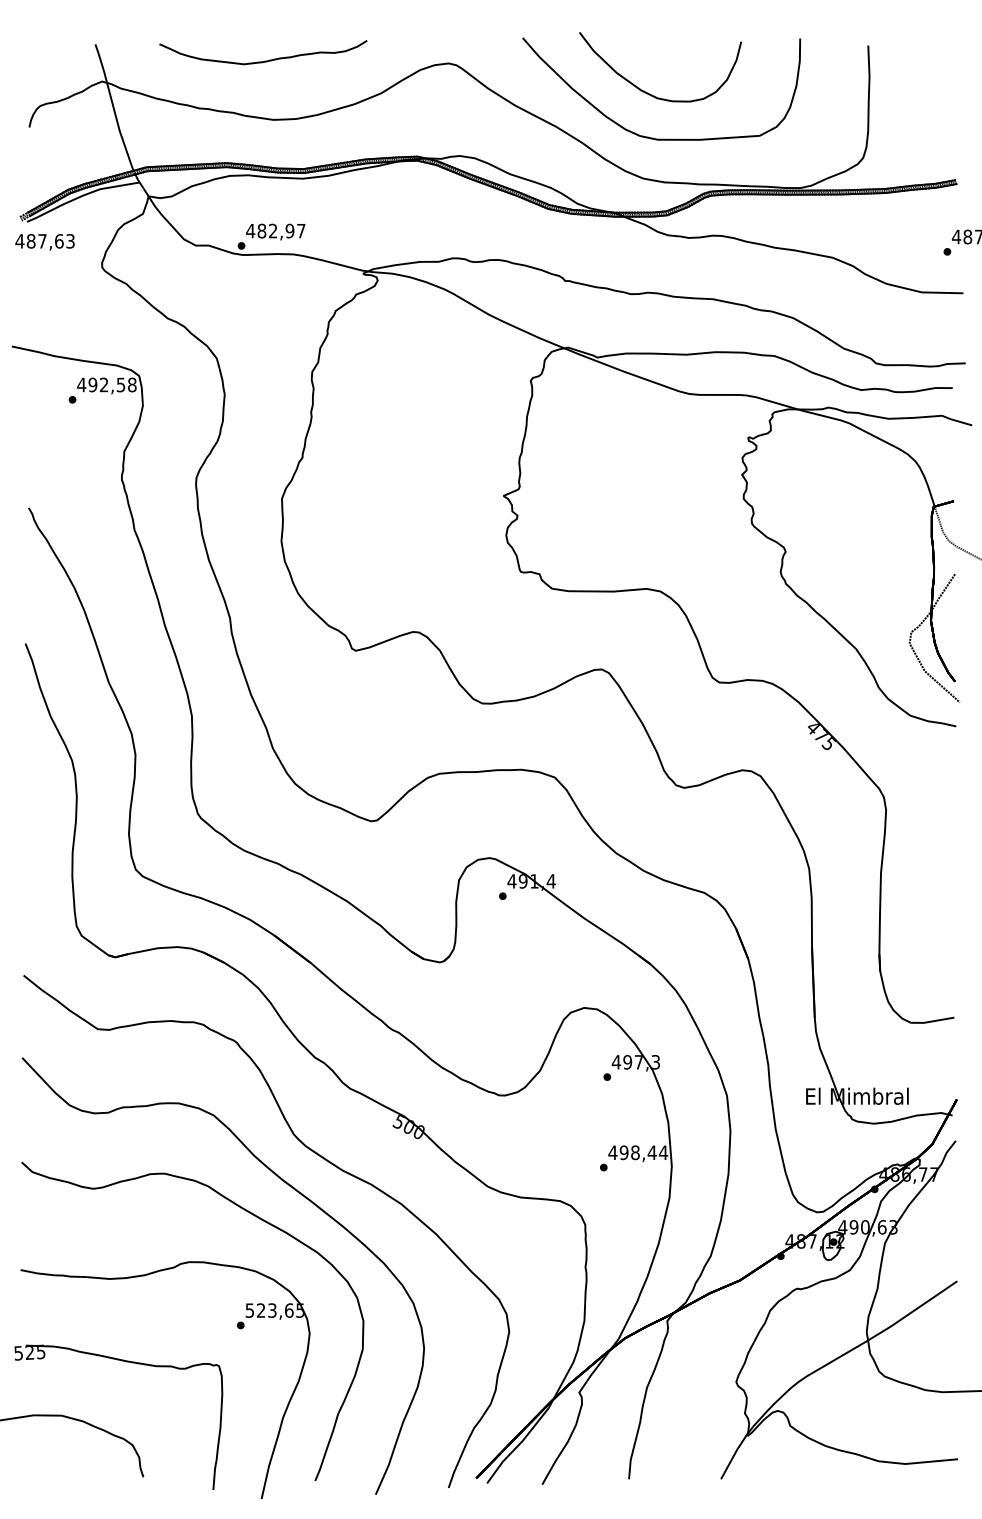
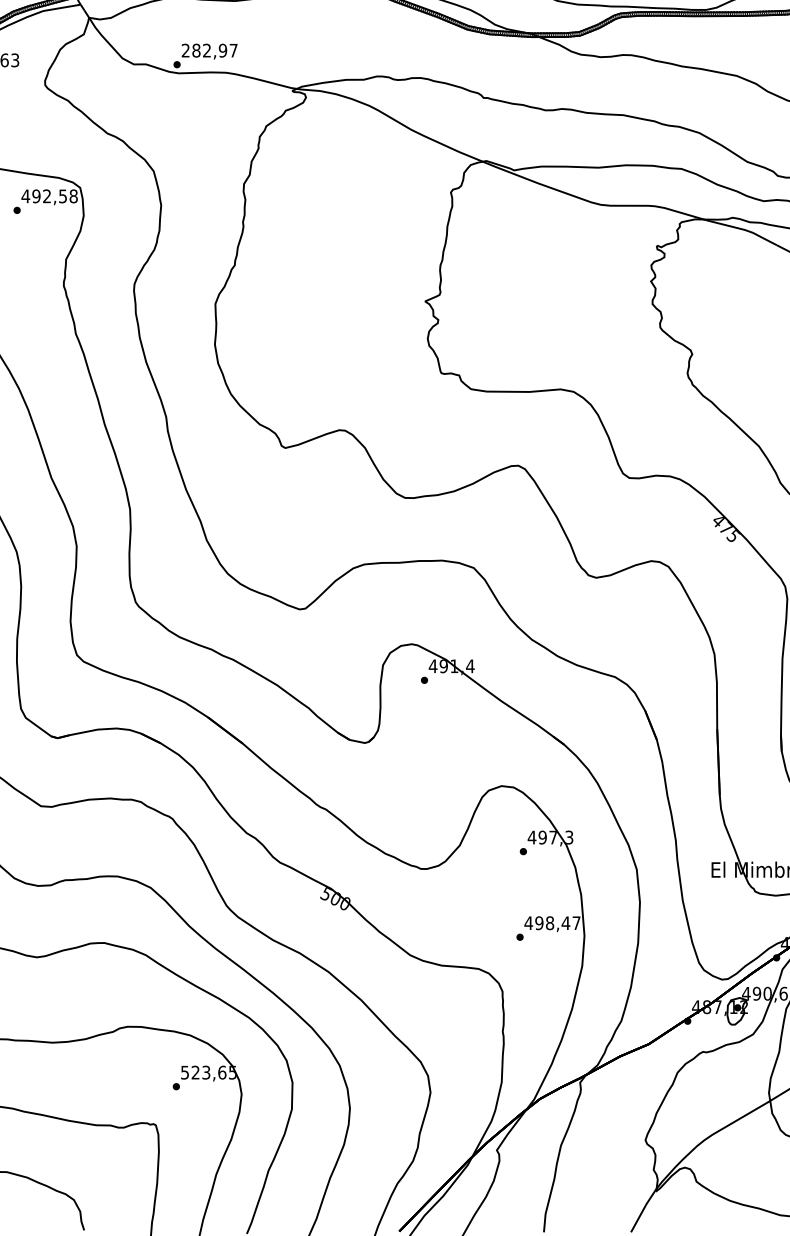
text: (250, 230) -> (185, 50), 482,97 -> 282,97
text: (663, 1152) -> (576, 922), 498,44 -> 498,47

